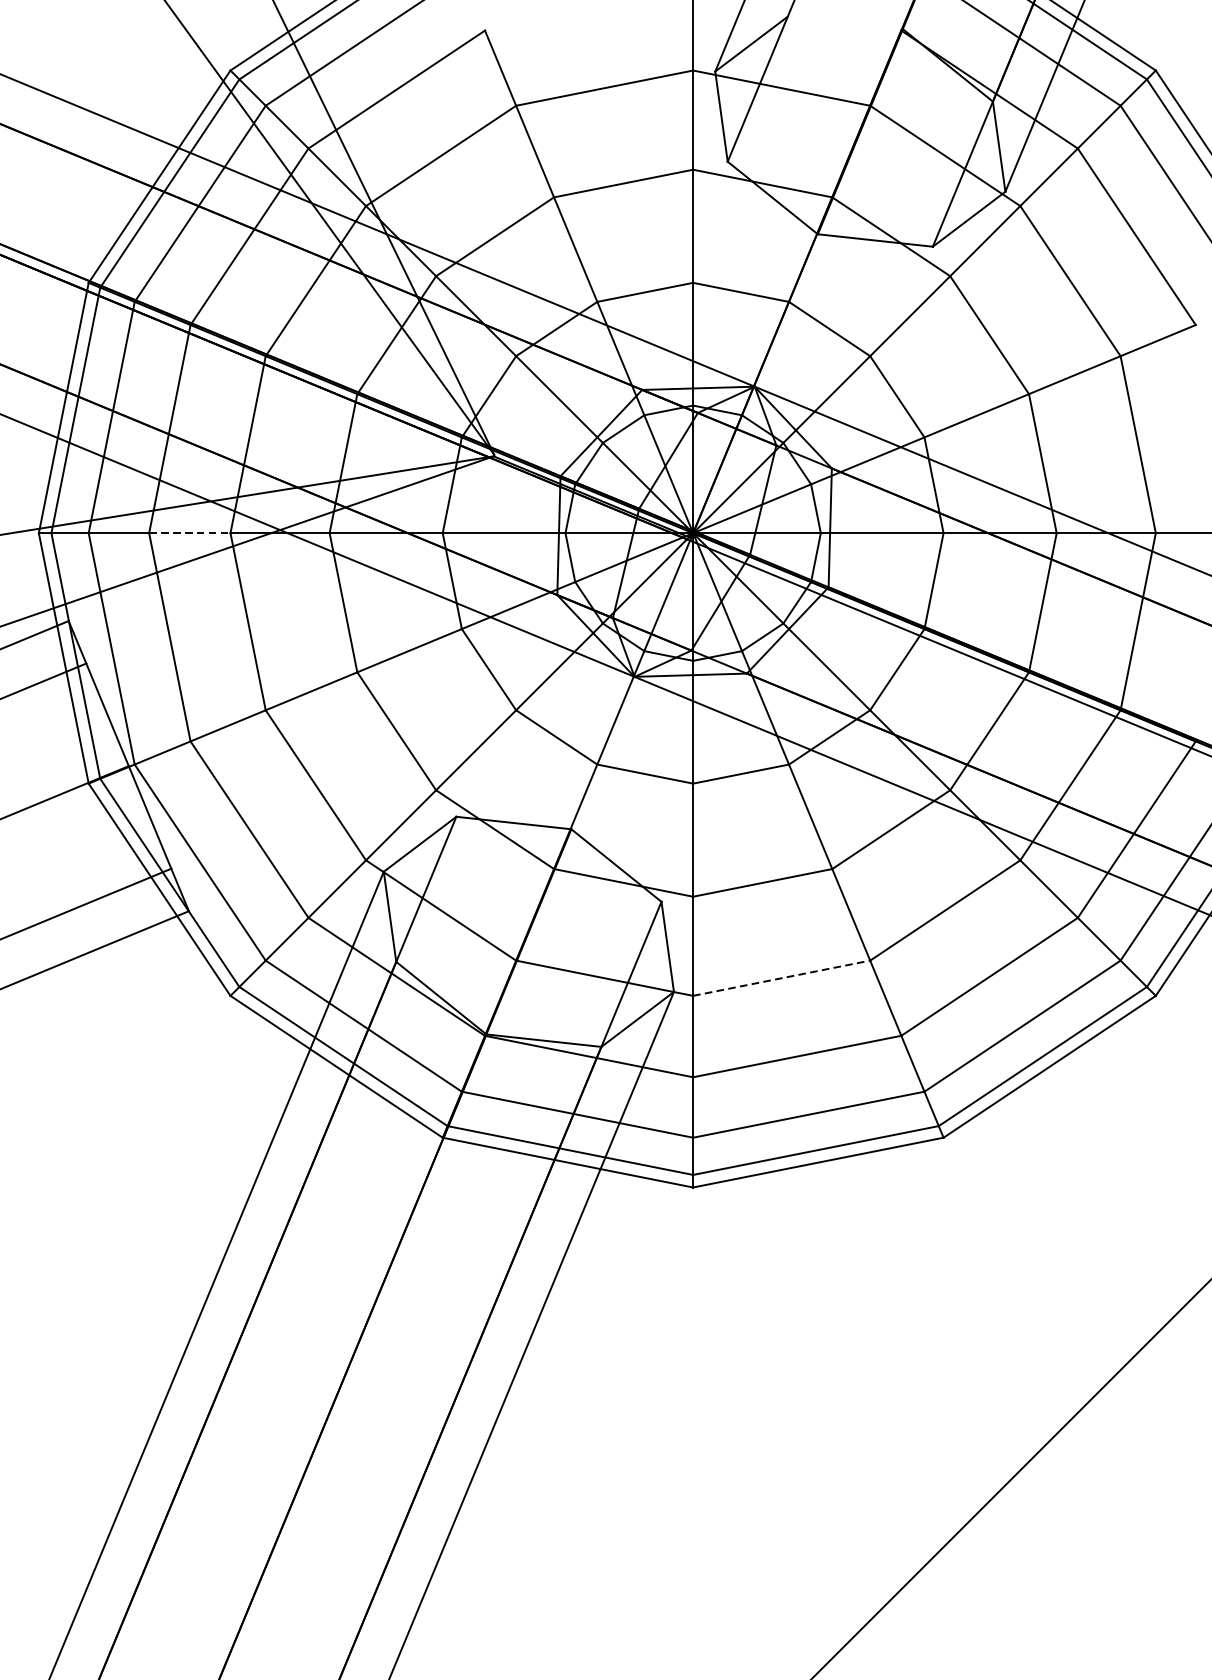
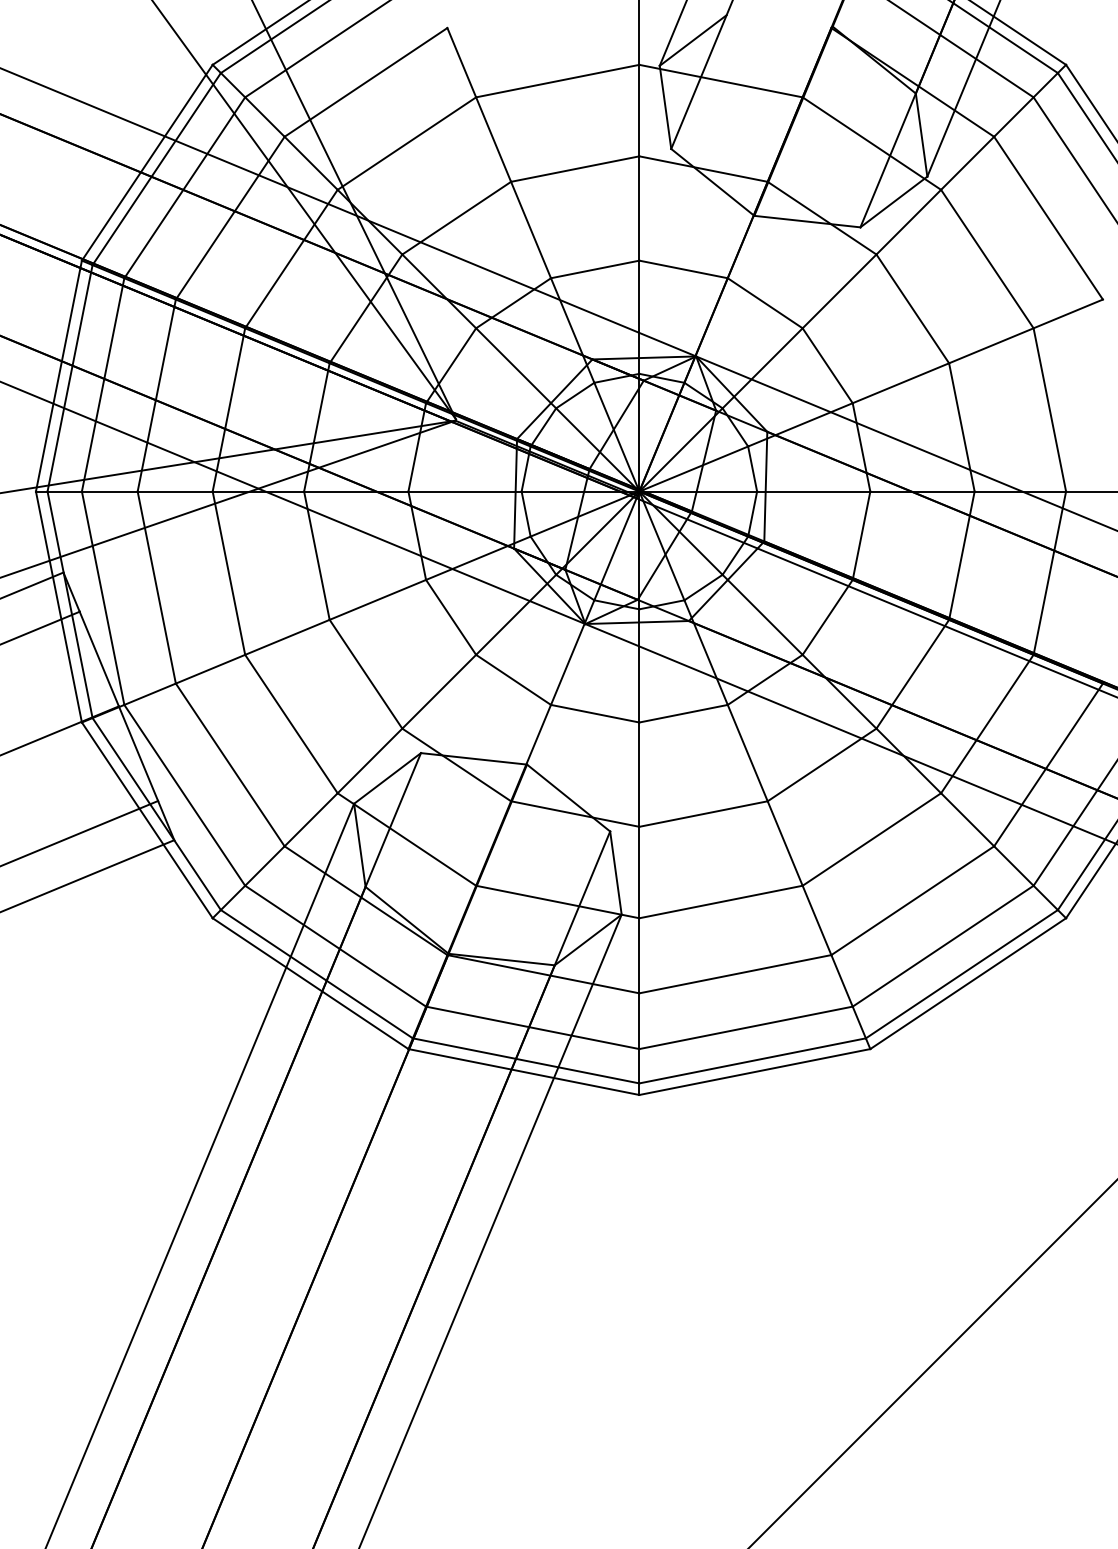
line: (190, 533) -> (175, 491), dashed -> solid
line: (782, 977) -> (721, 901), dashed -> solid

